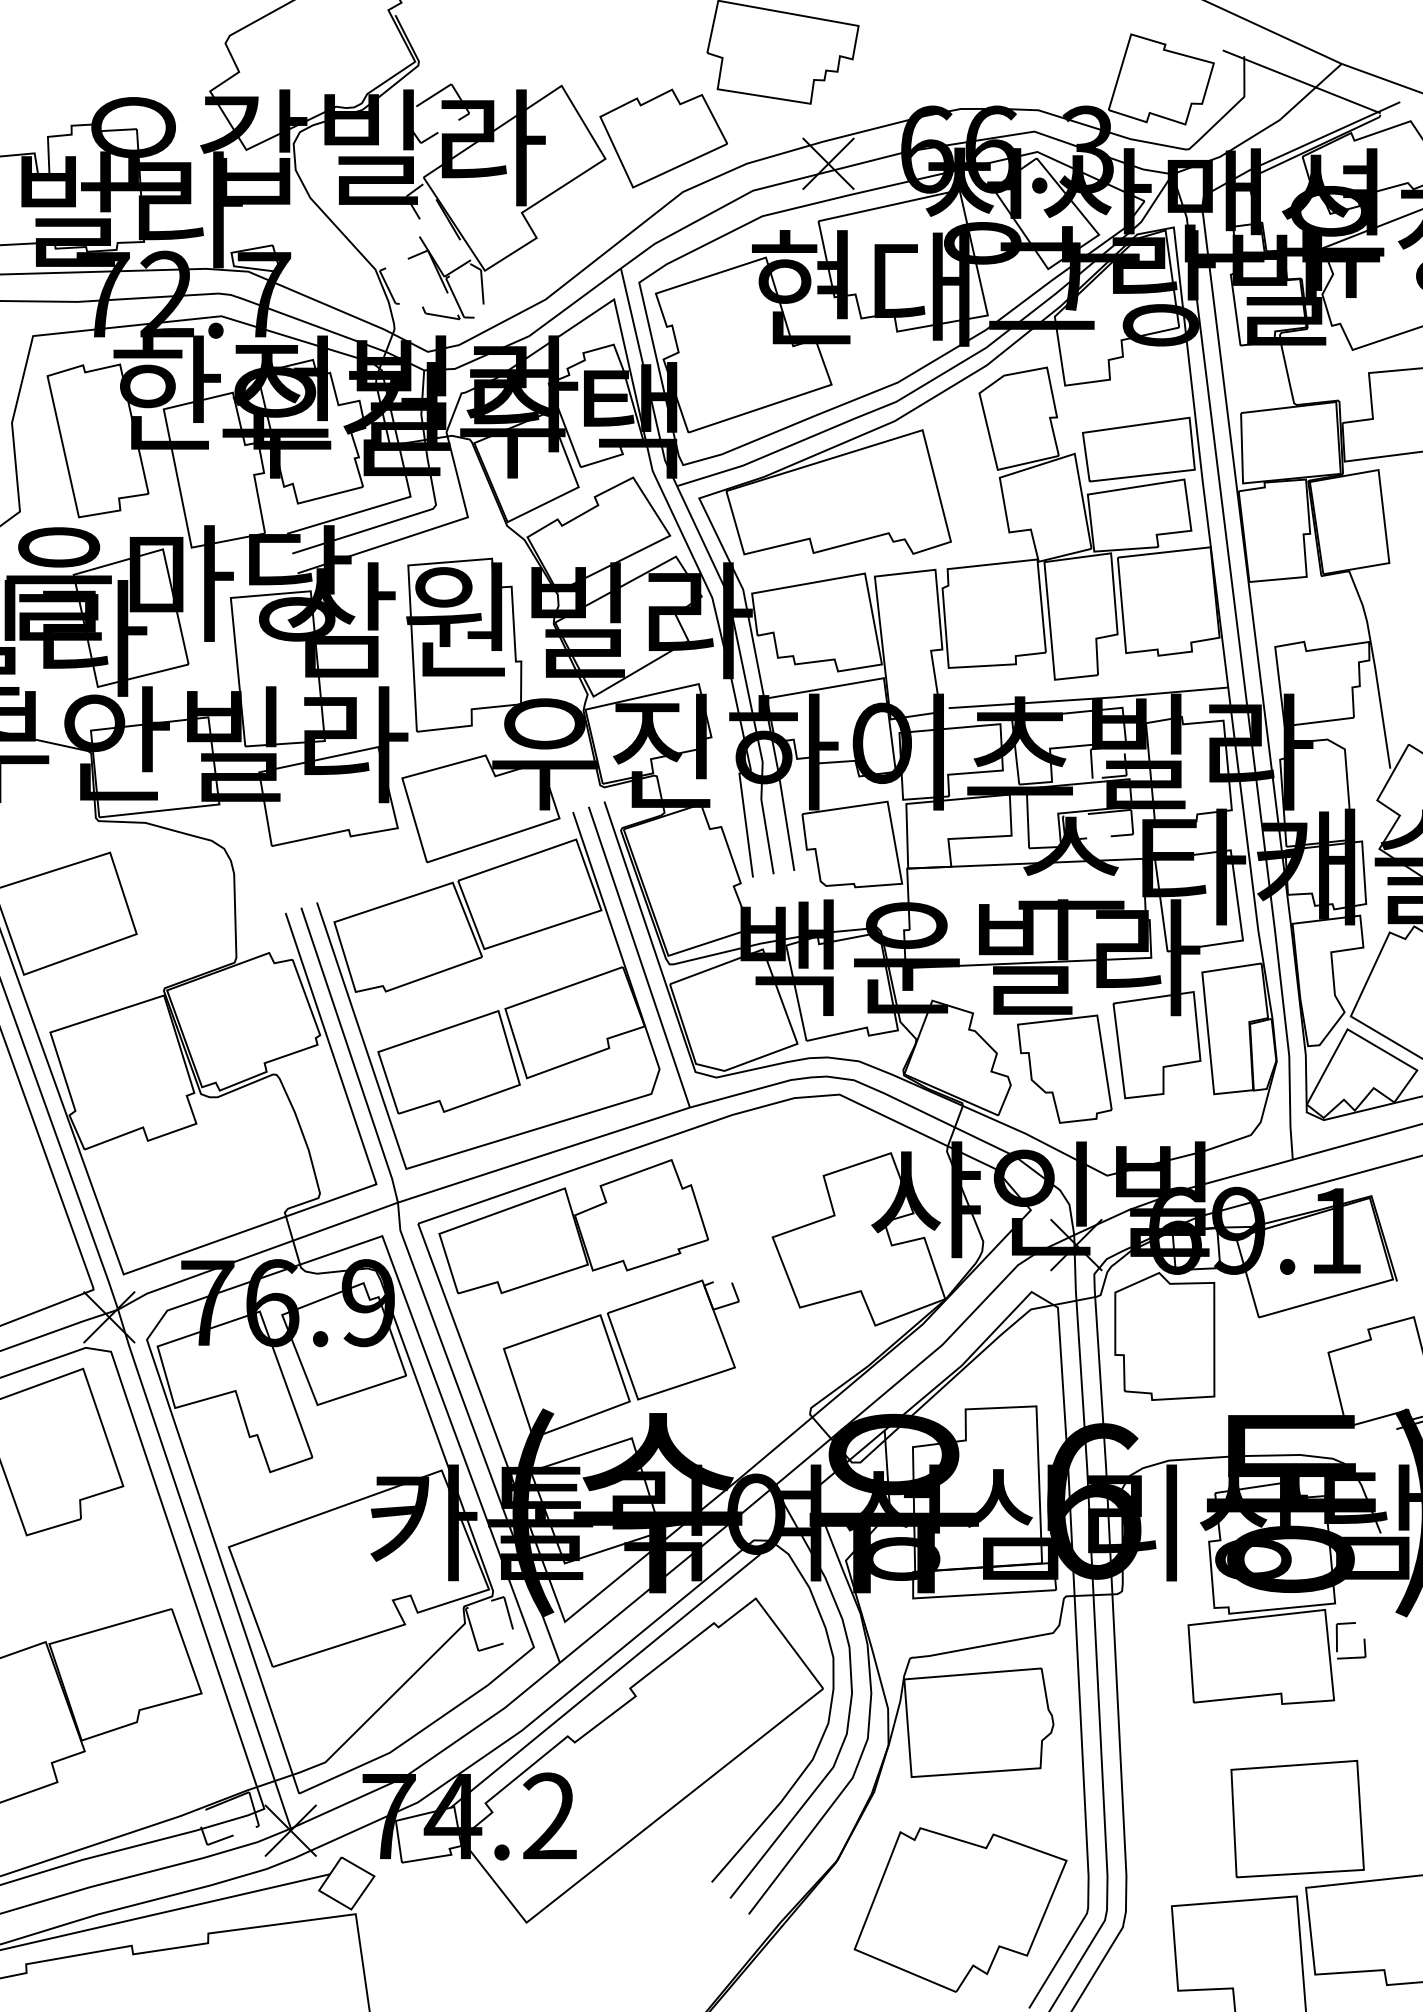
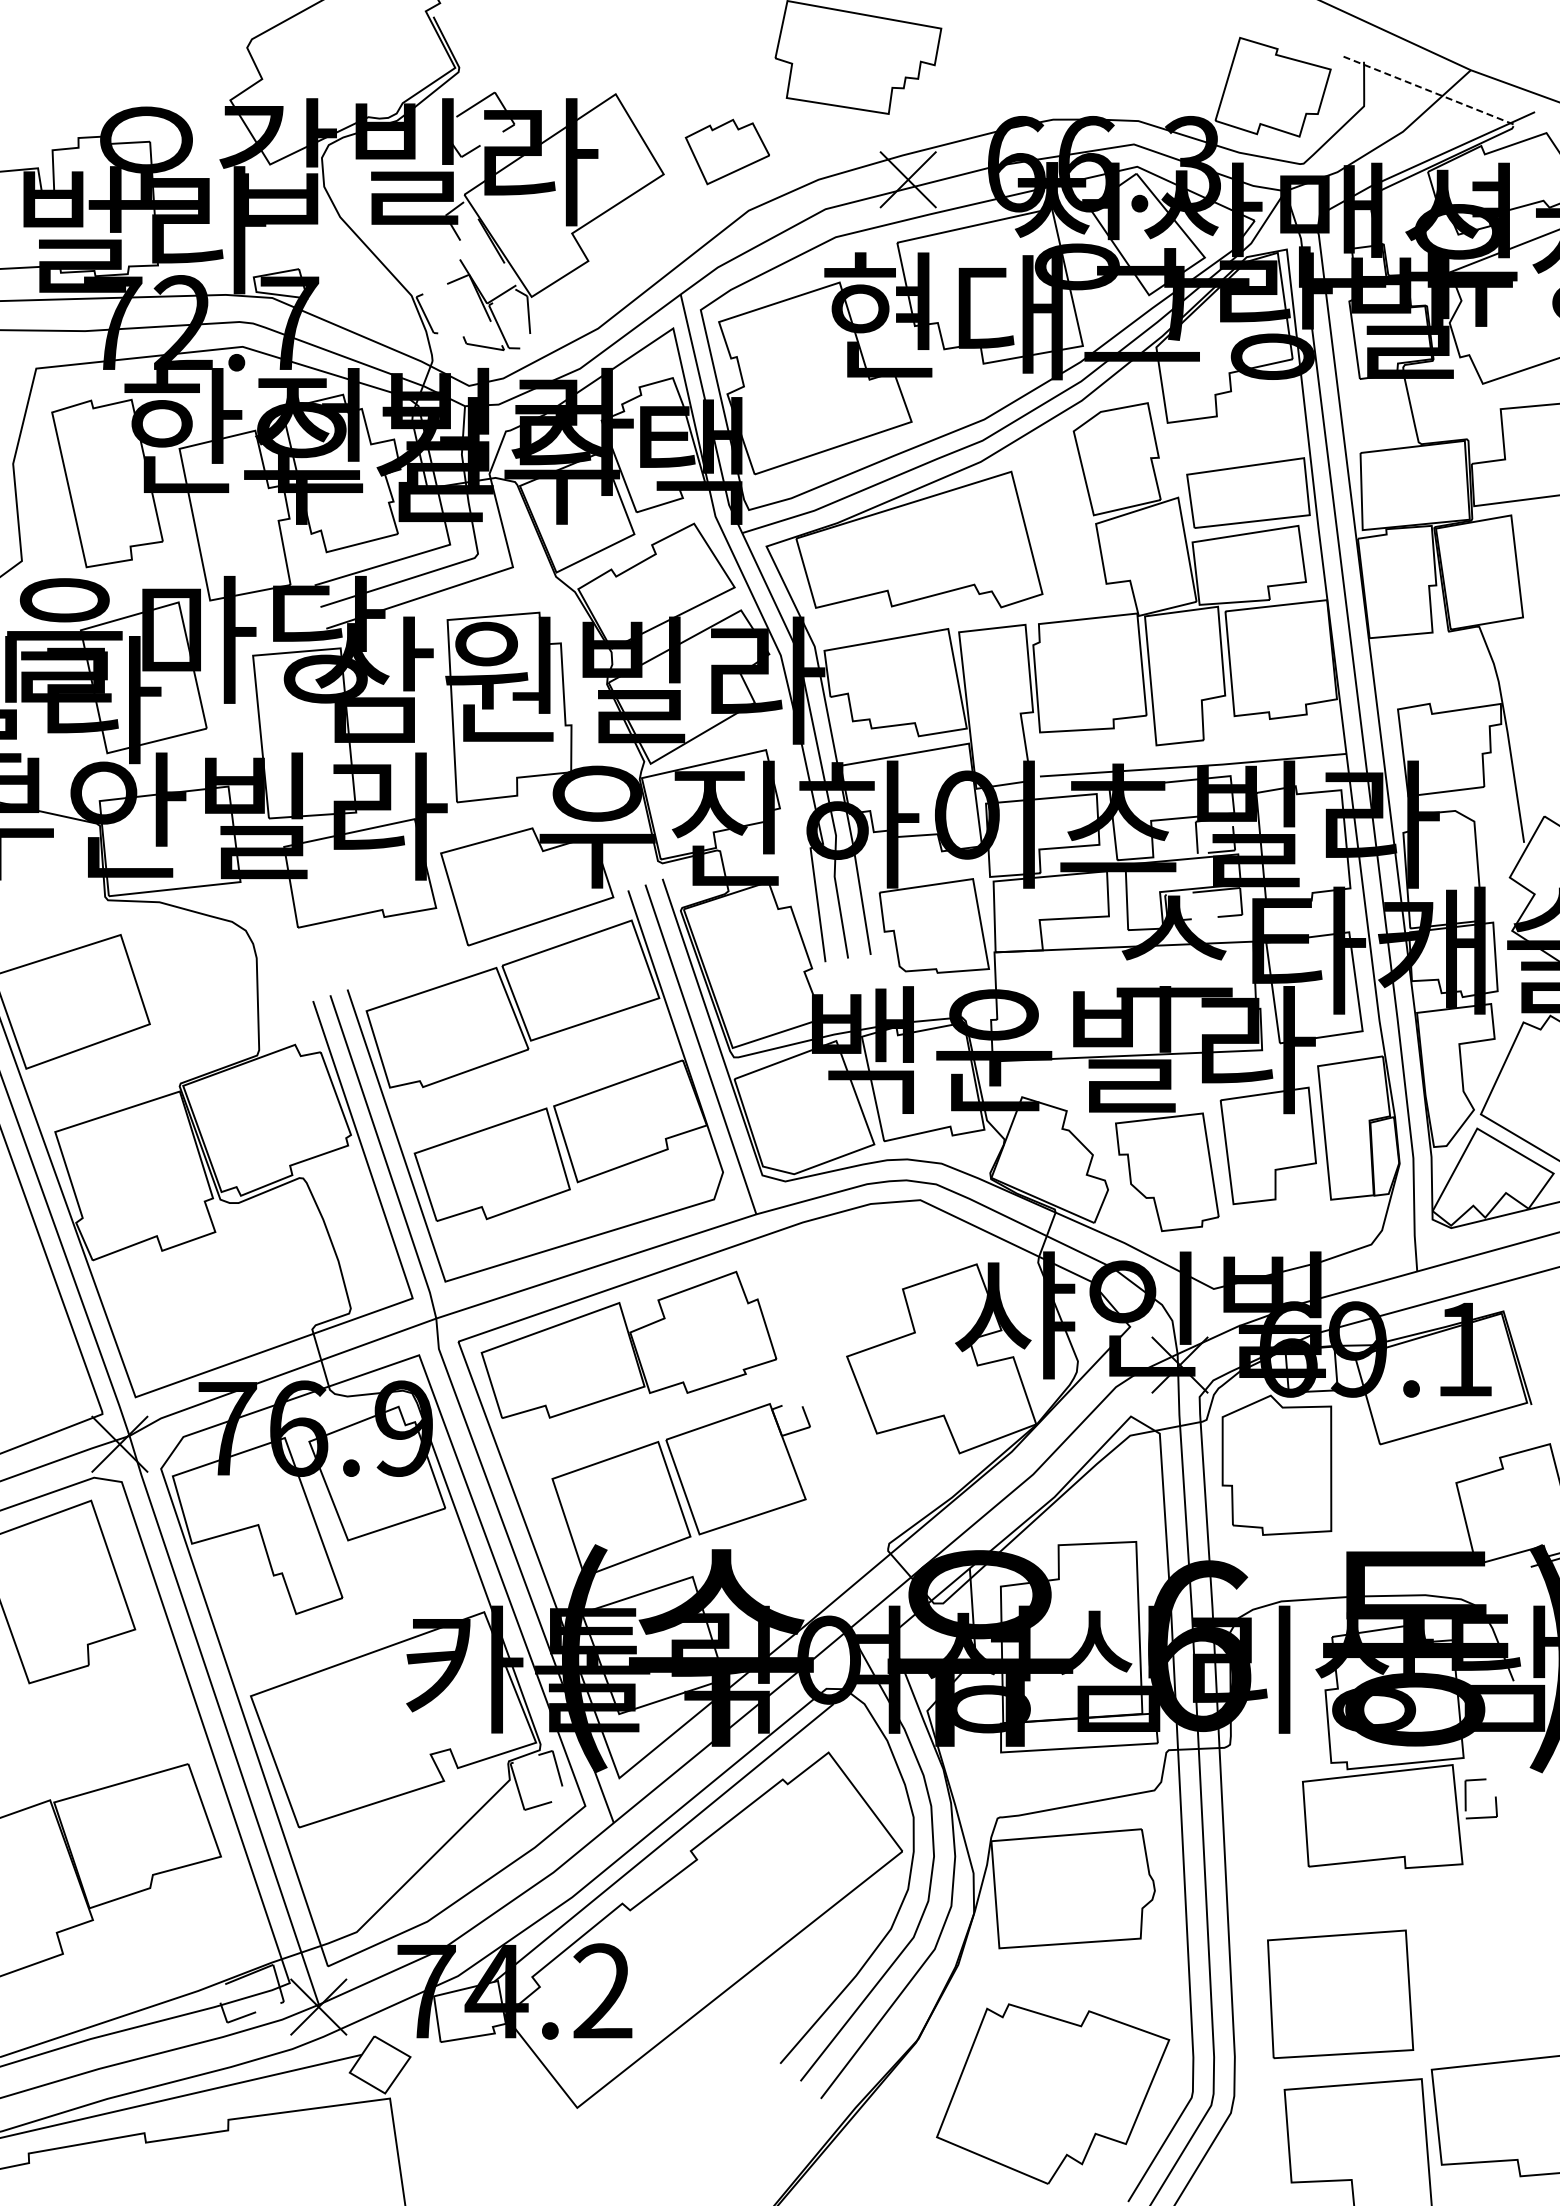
line: (1301, 81) -> (1426, 89), solid -> dashed
part: (663, 138) -> (727, 151), size x0.6
part: (1297, 1819) -> (1340, 1994), moved

